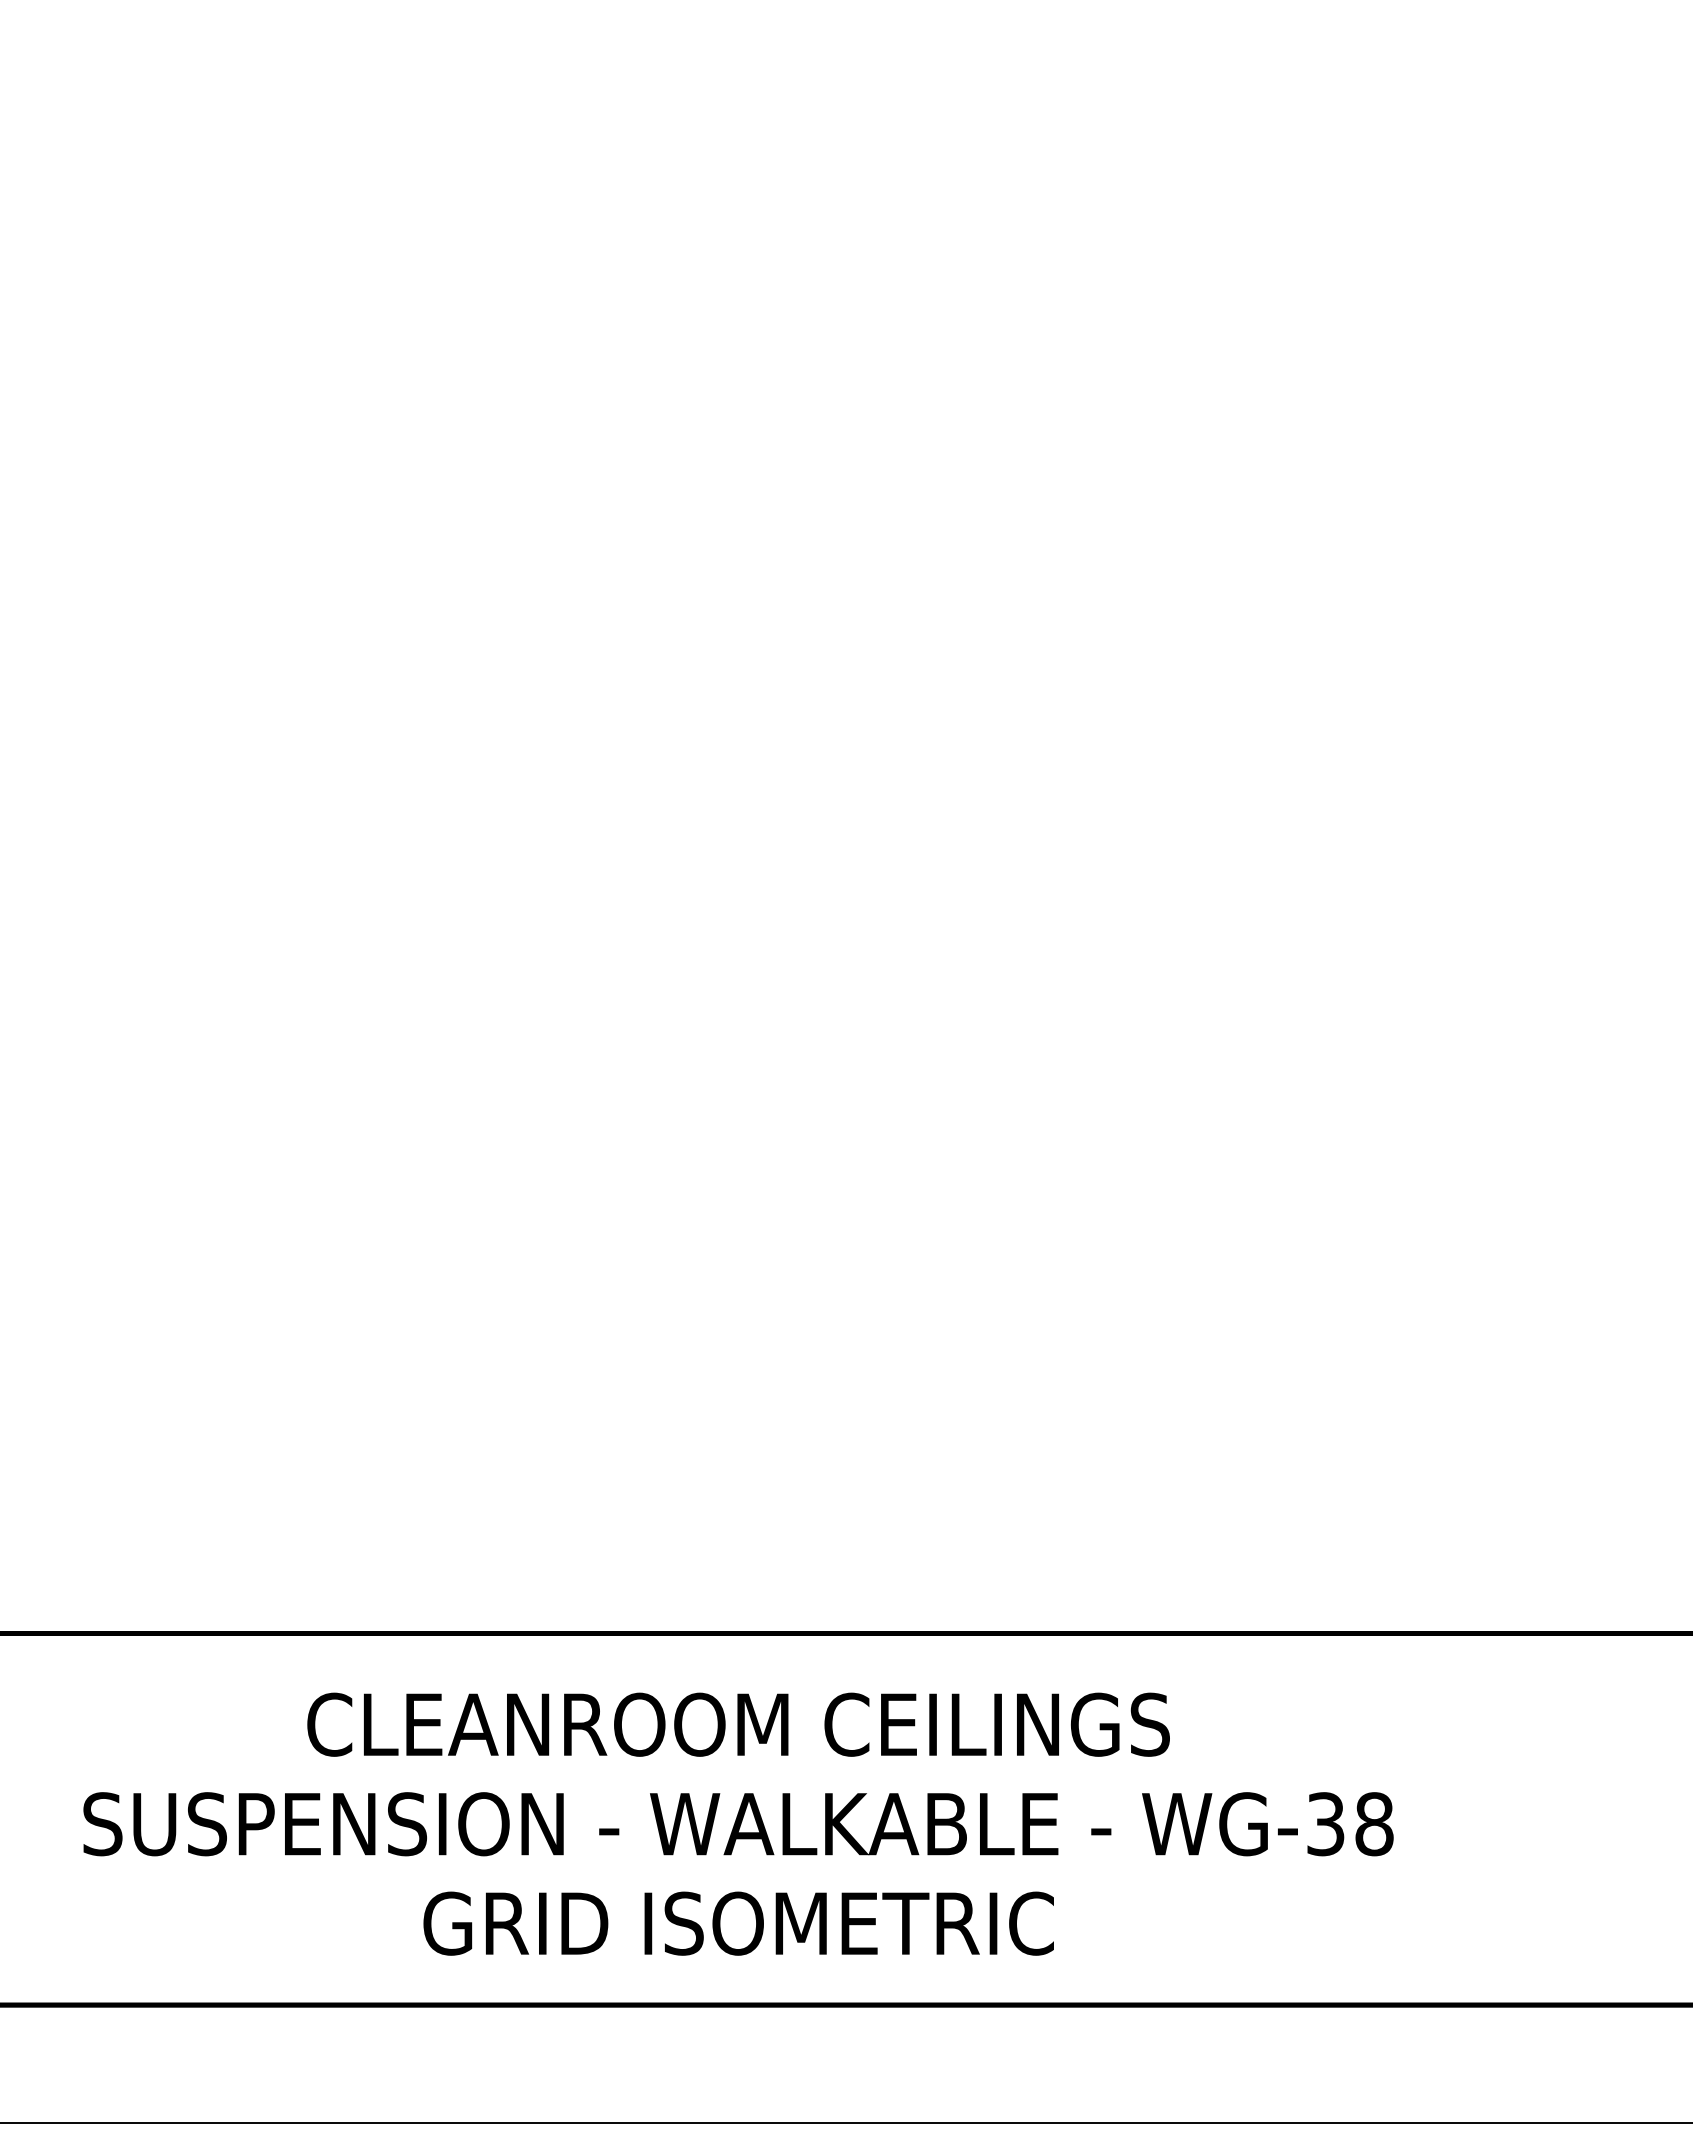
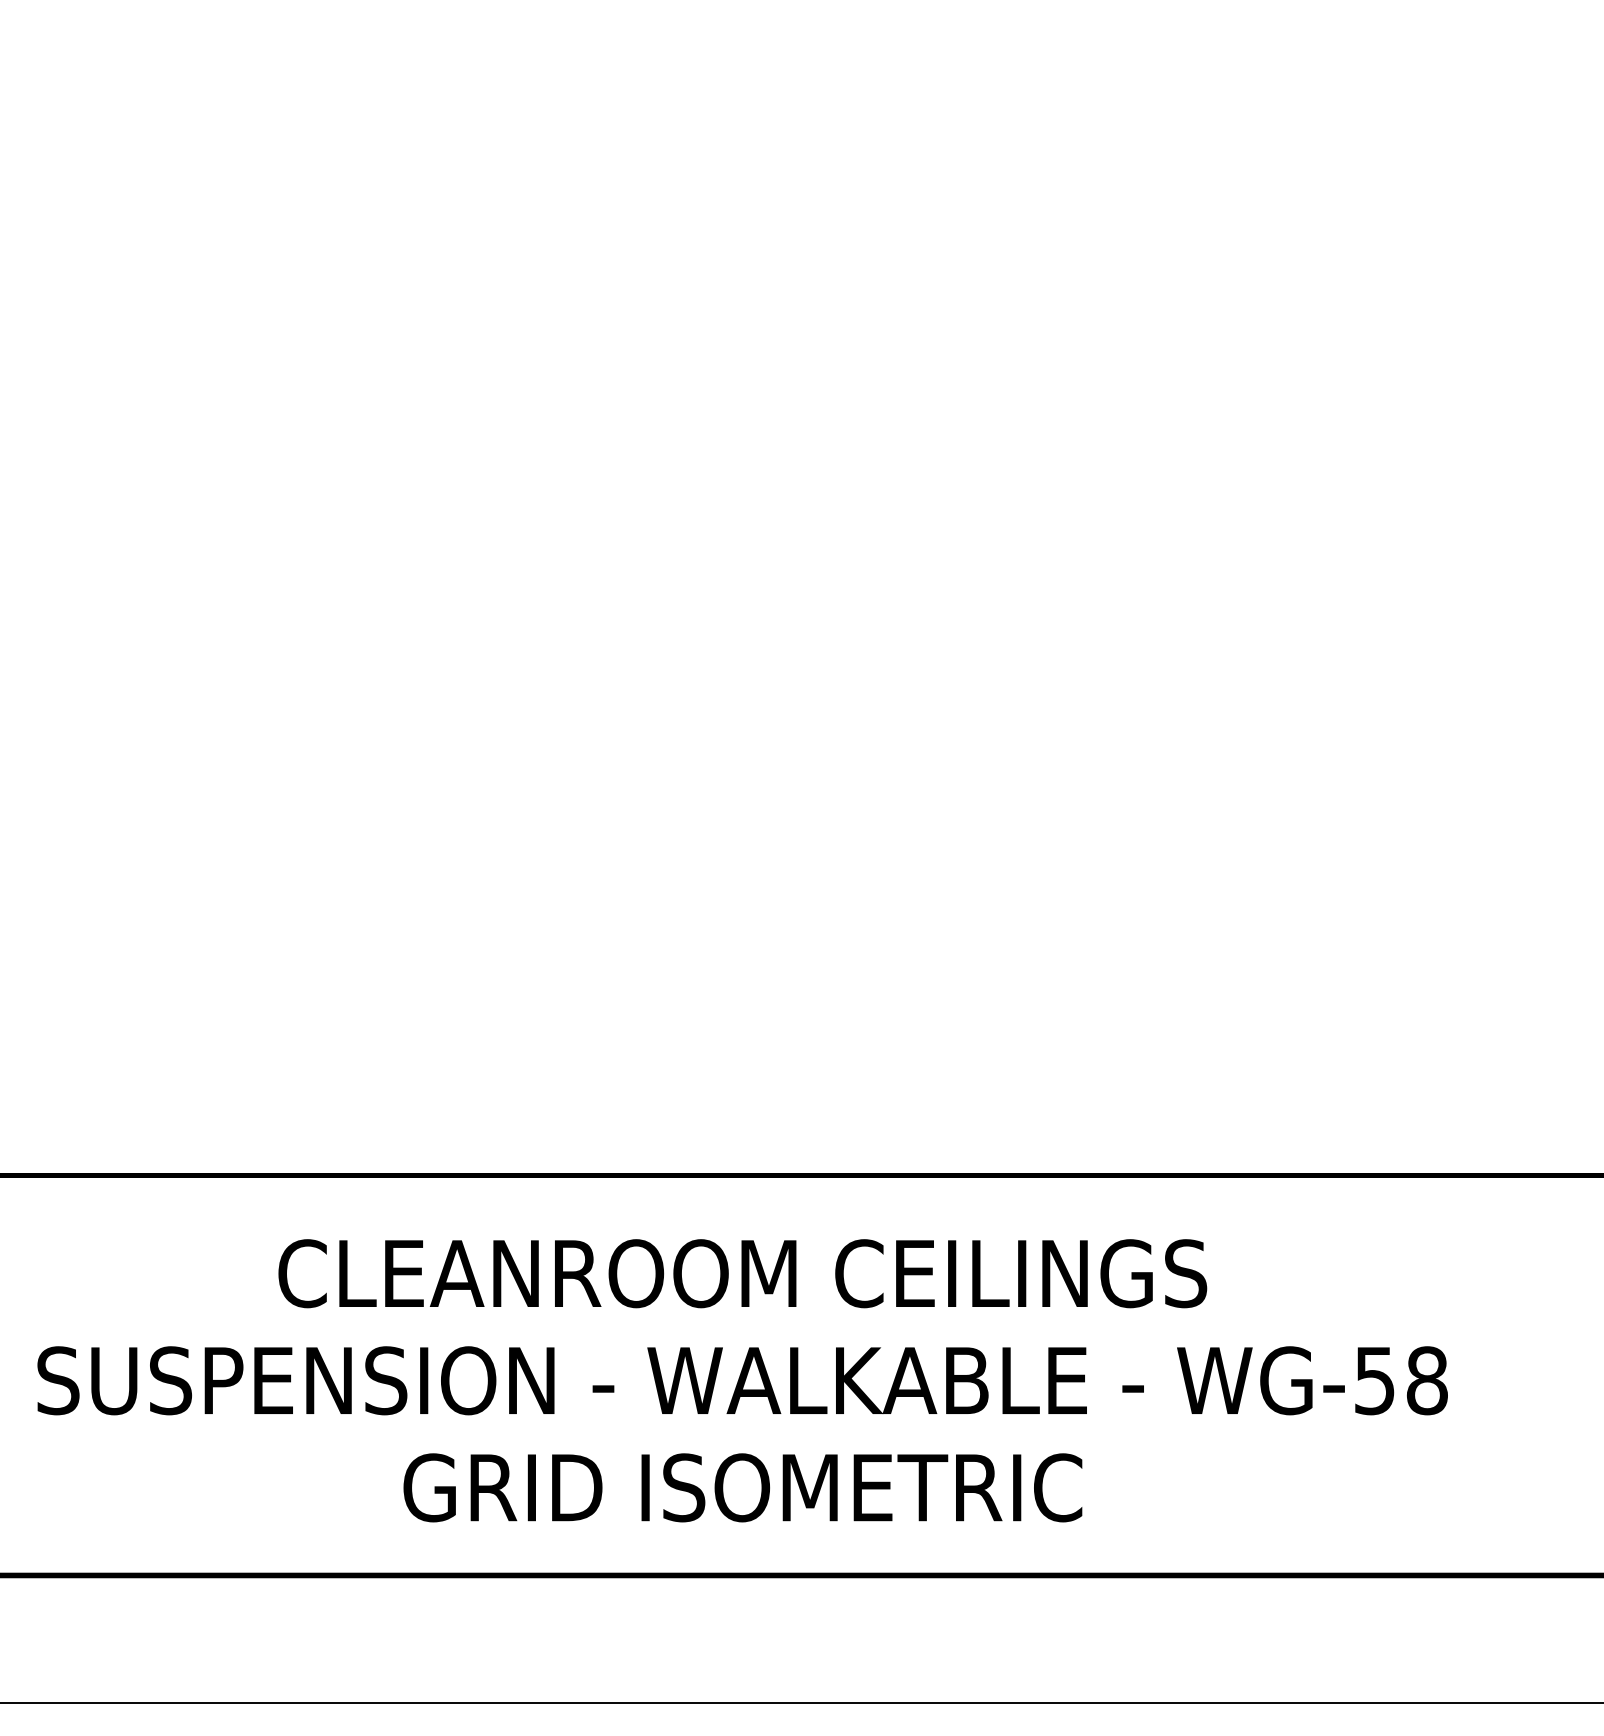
text: (1325, 1823) -> (1374, 1379), WG-38 -> WG-58

